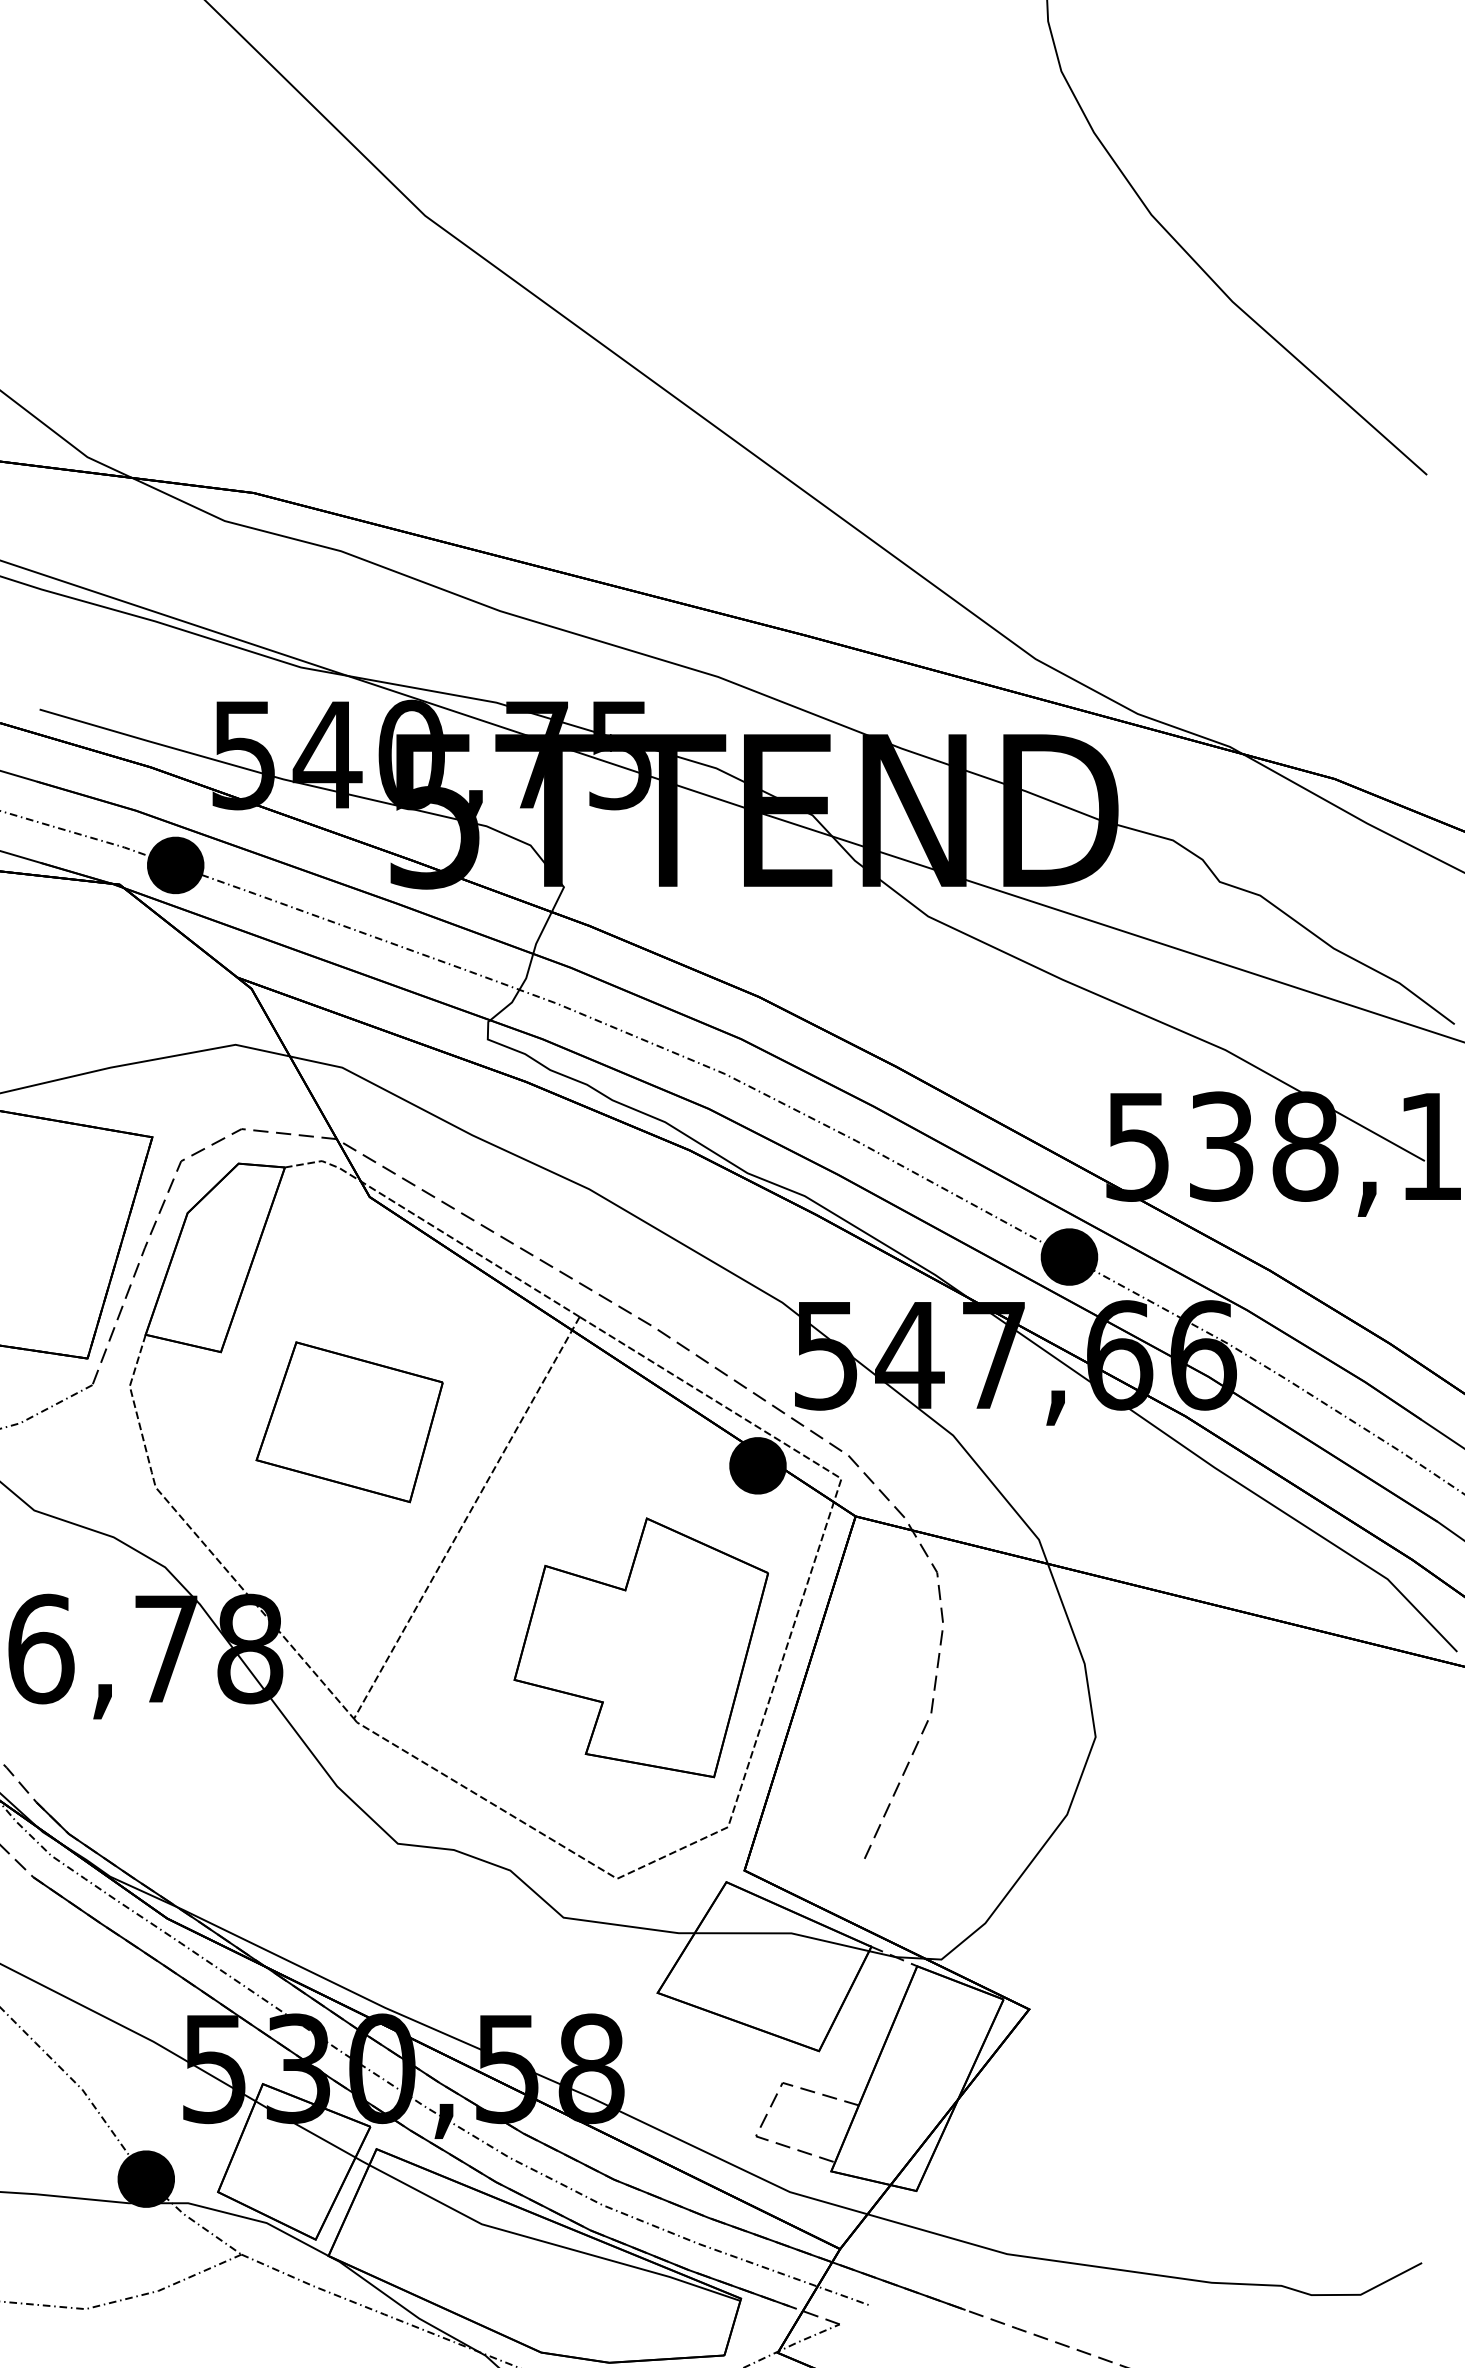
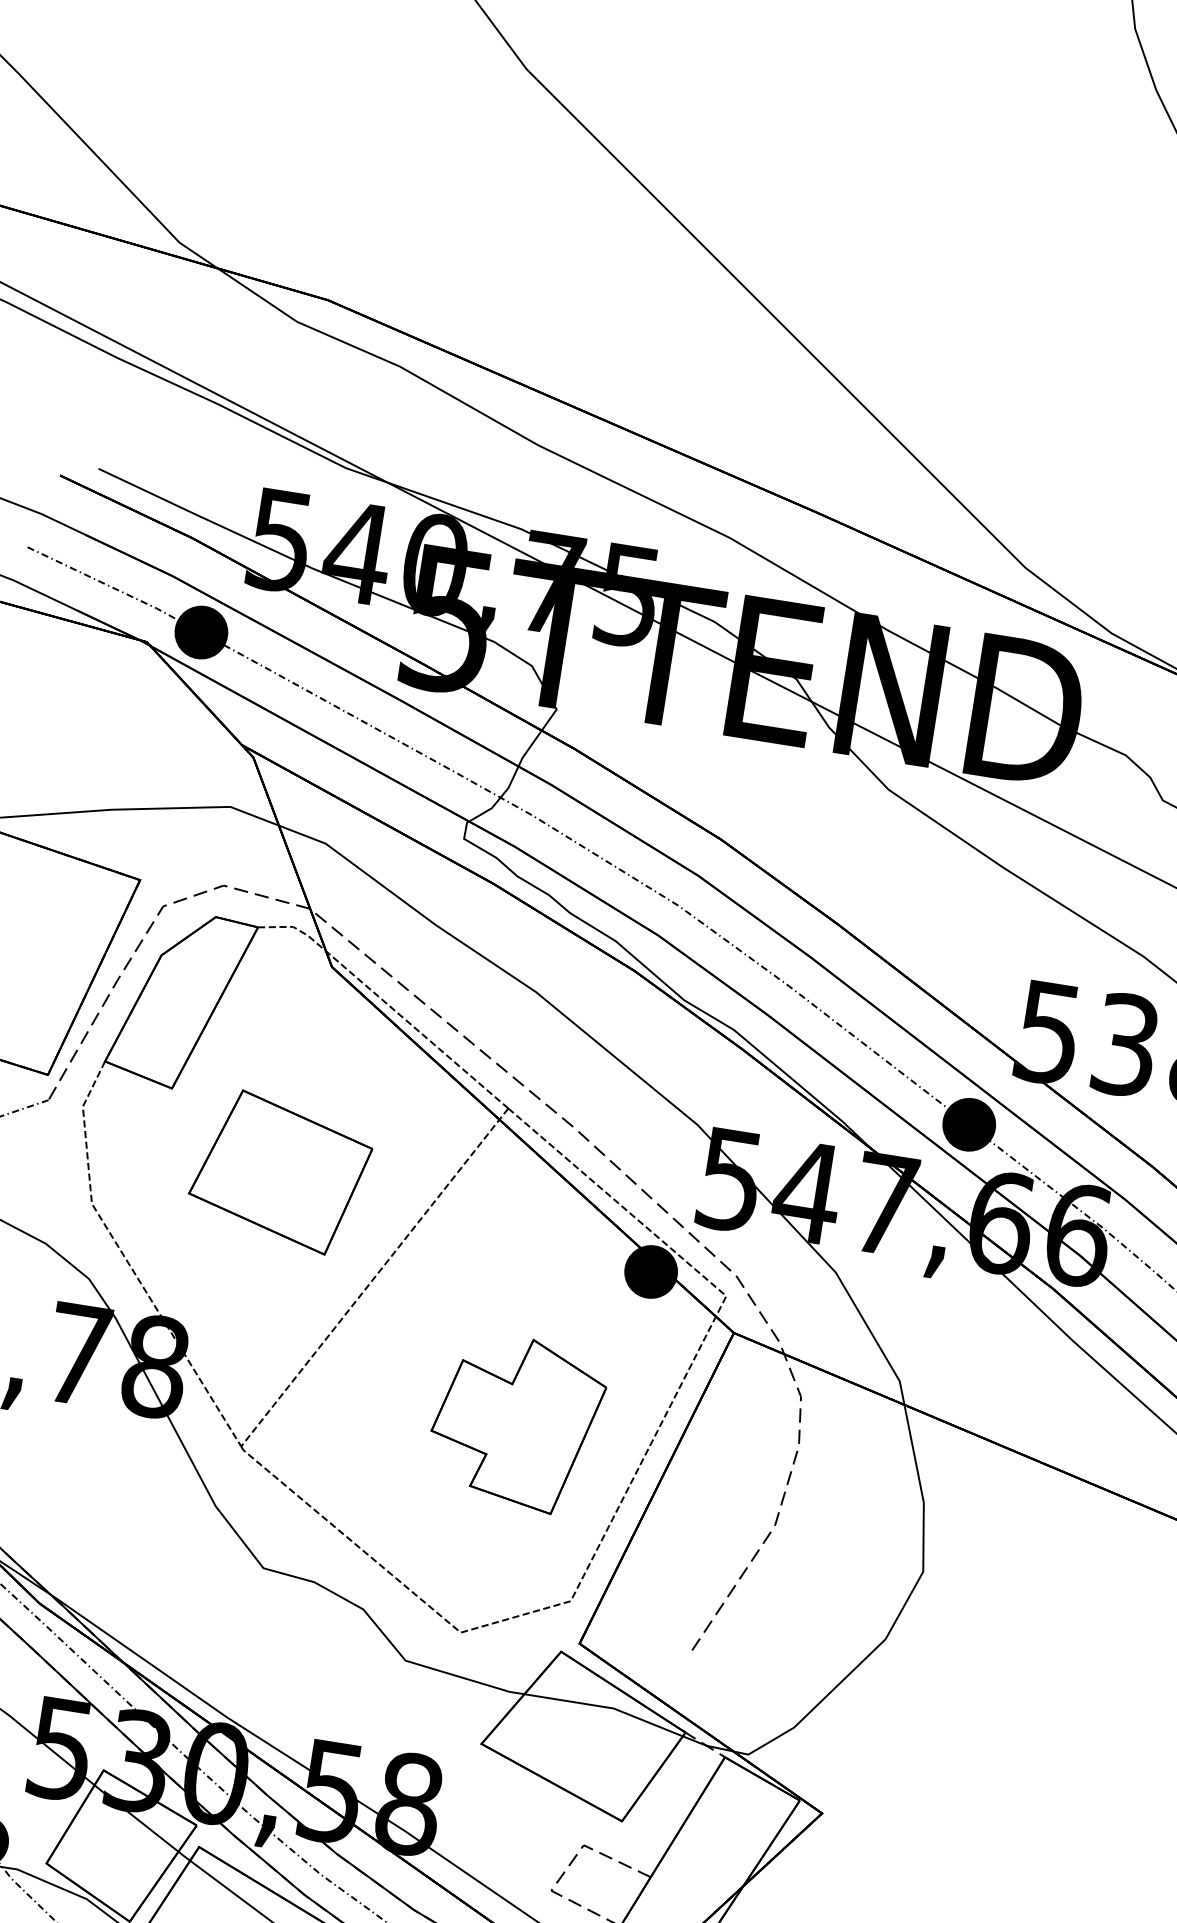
part: (640, 1647) -> (516, 1422), size x0.7

